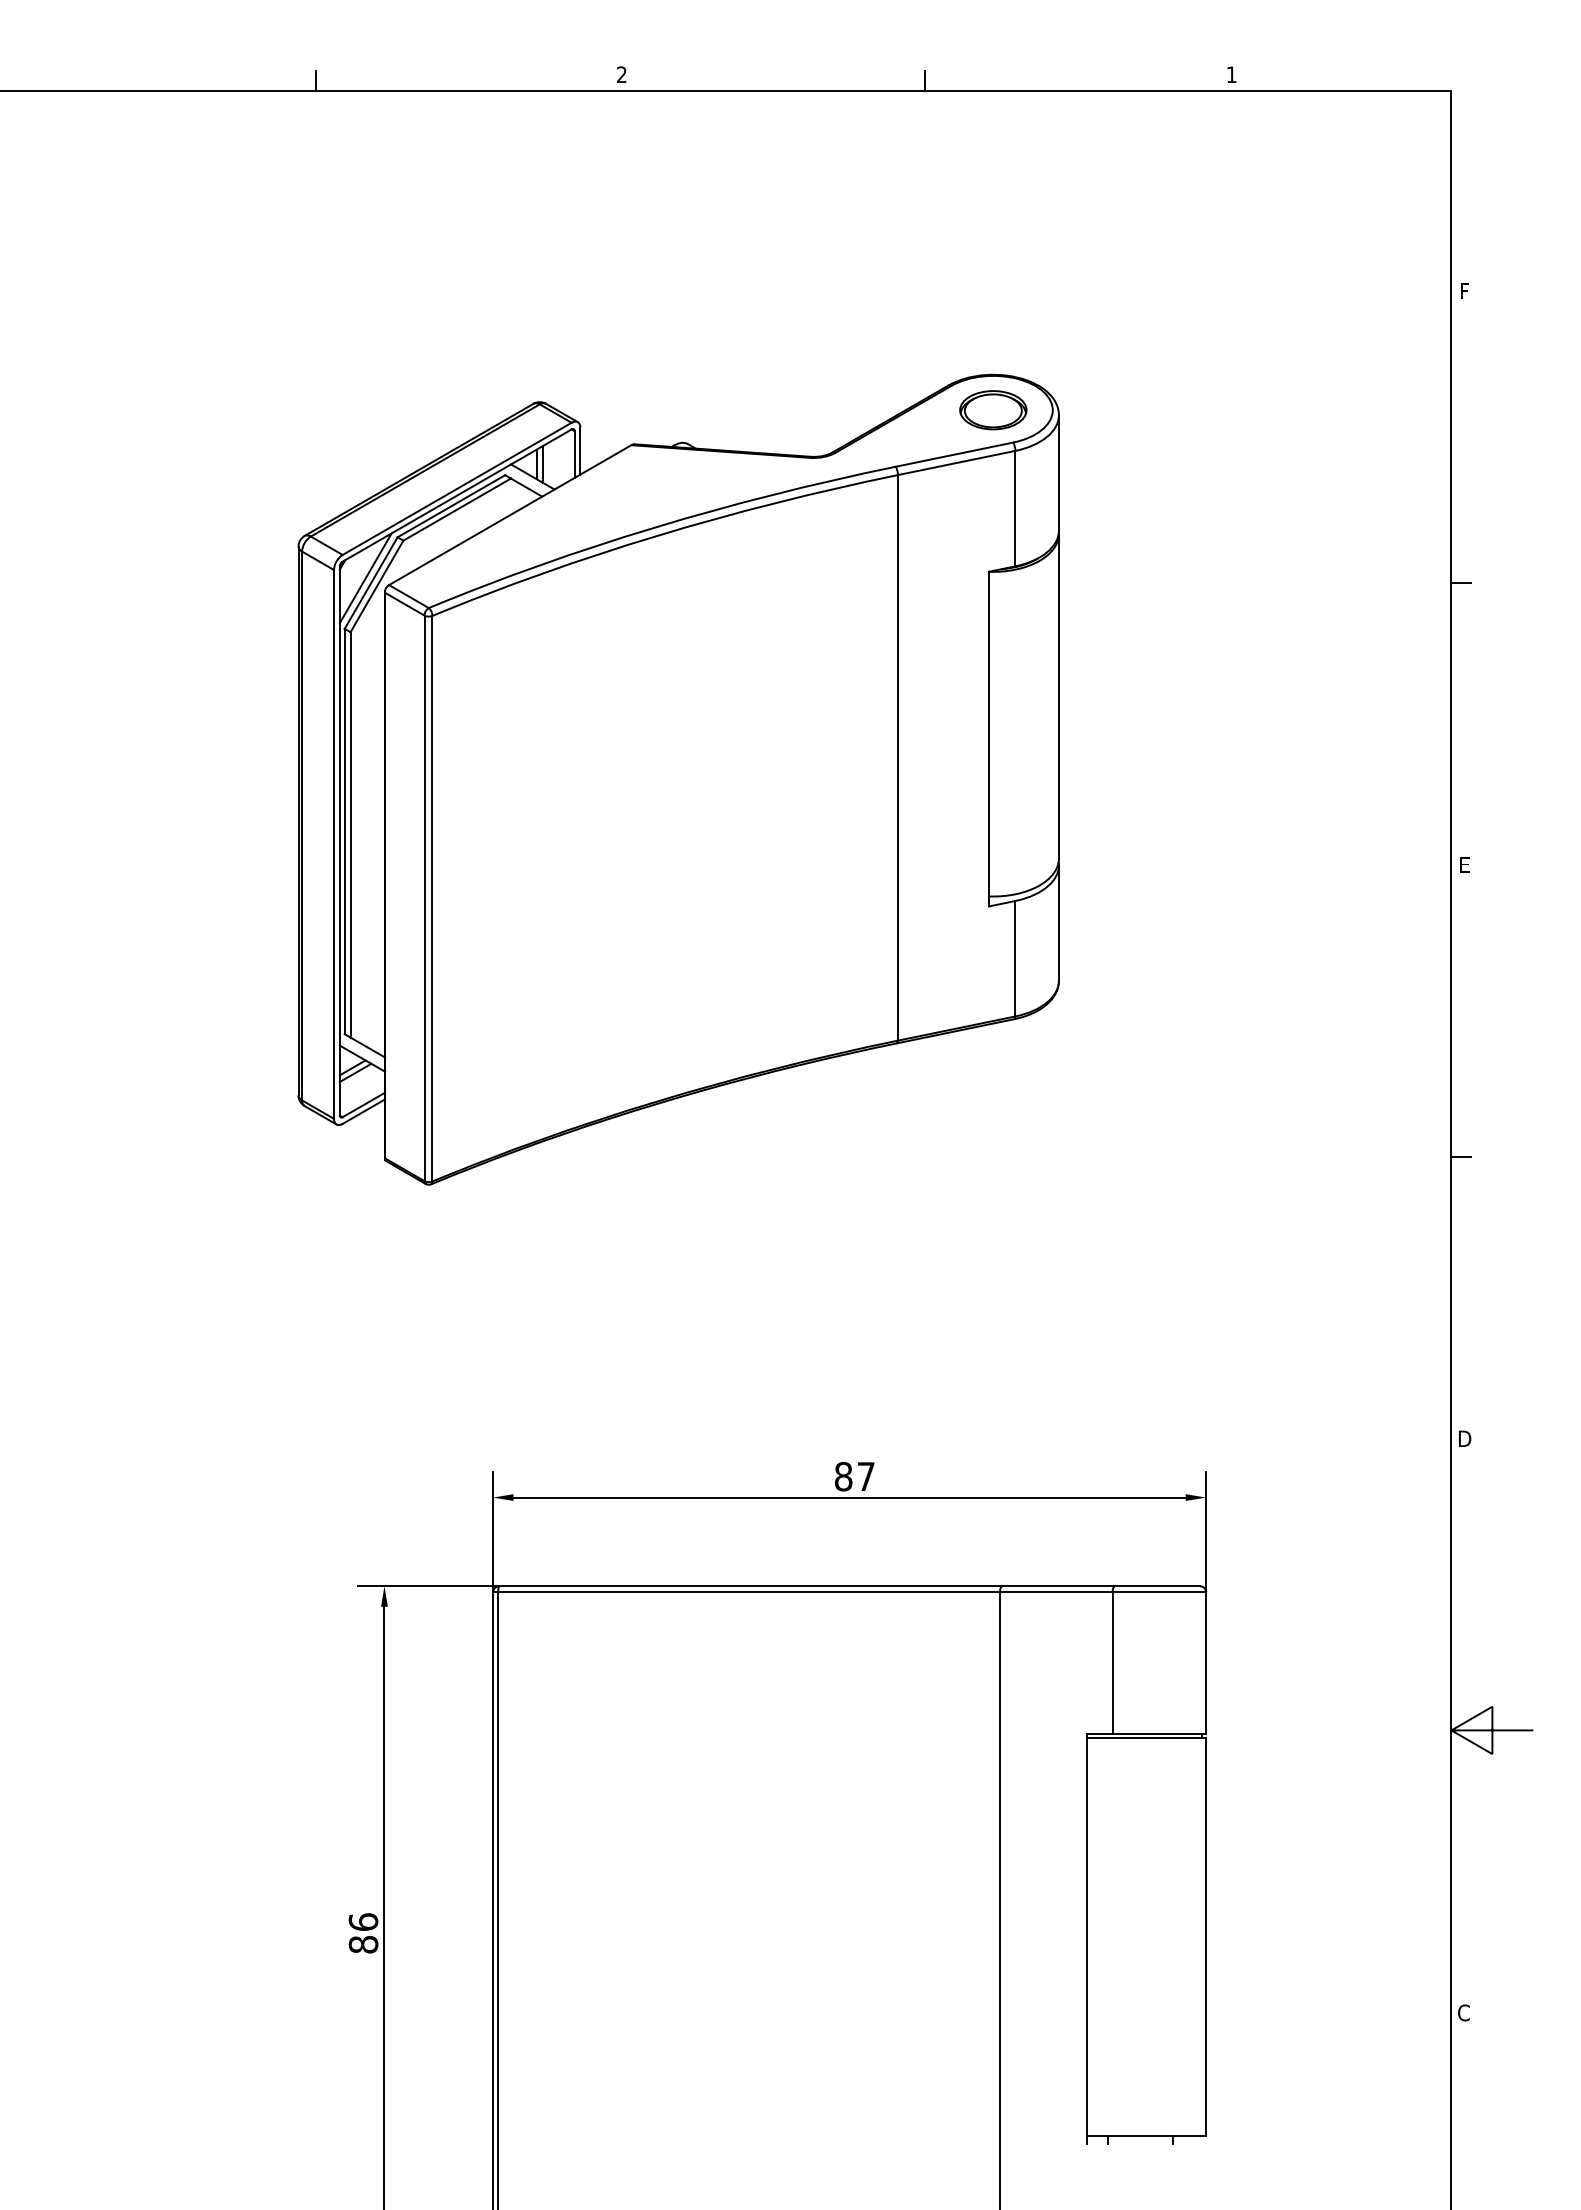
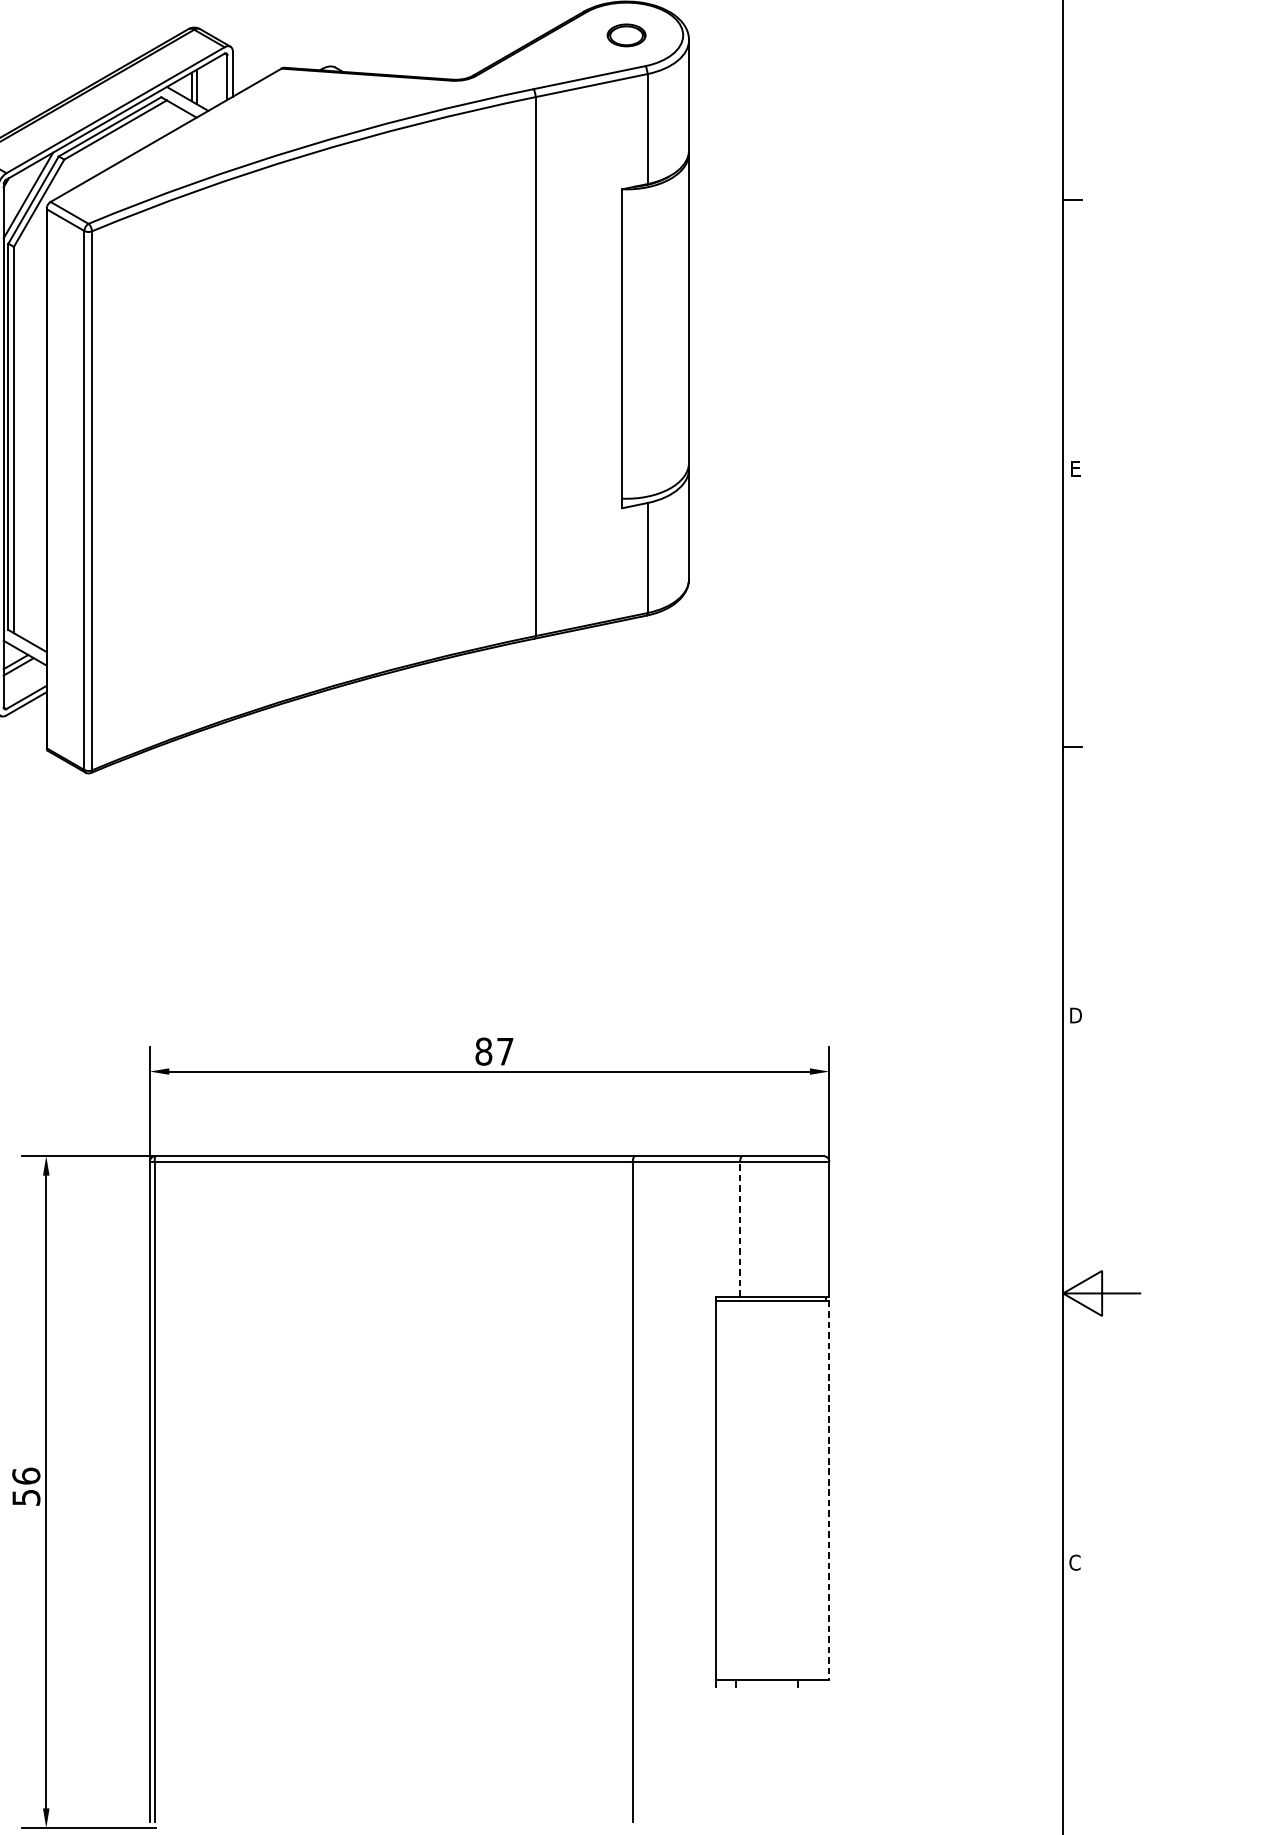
part: (993, 410) -> (626, 35), size x0.6
line: (1112, 1663) -> (740, 1229), solid -> dashed
line: (1206, 1936) -> (829, 1489), solid -> dashed
text: (363, 1944) -> (26, 1497), 86 -> 56

